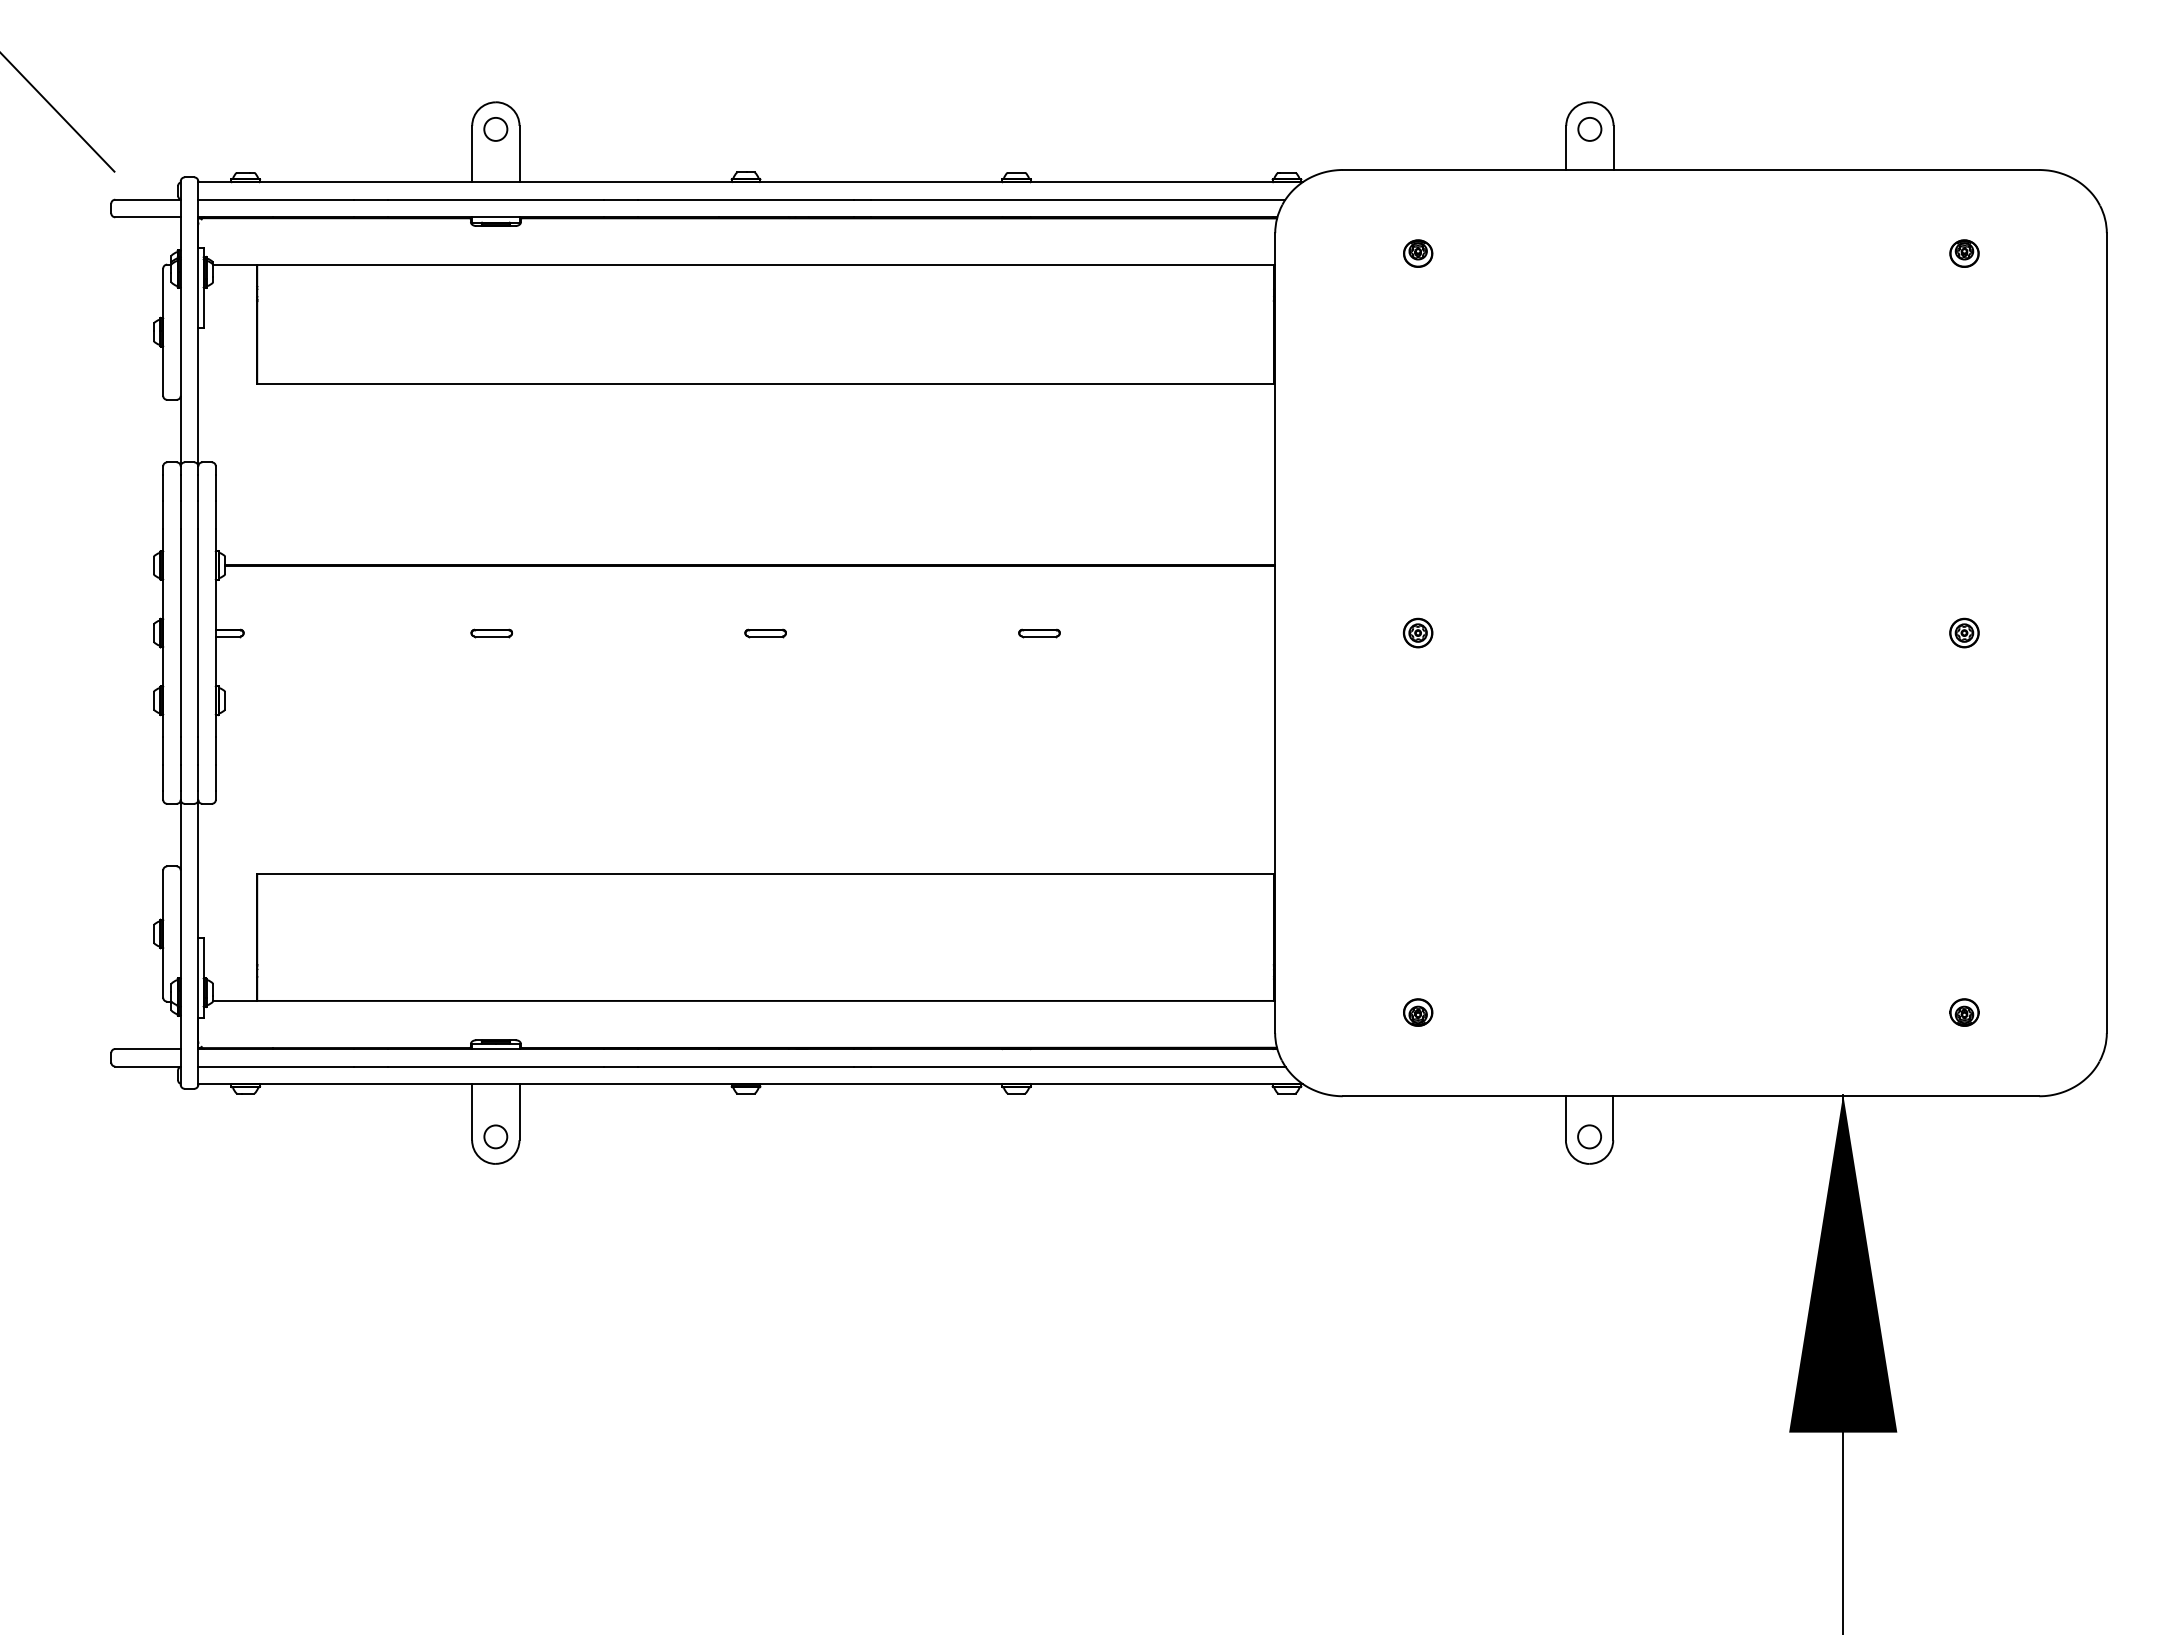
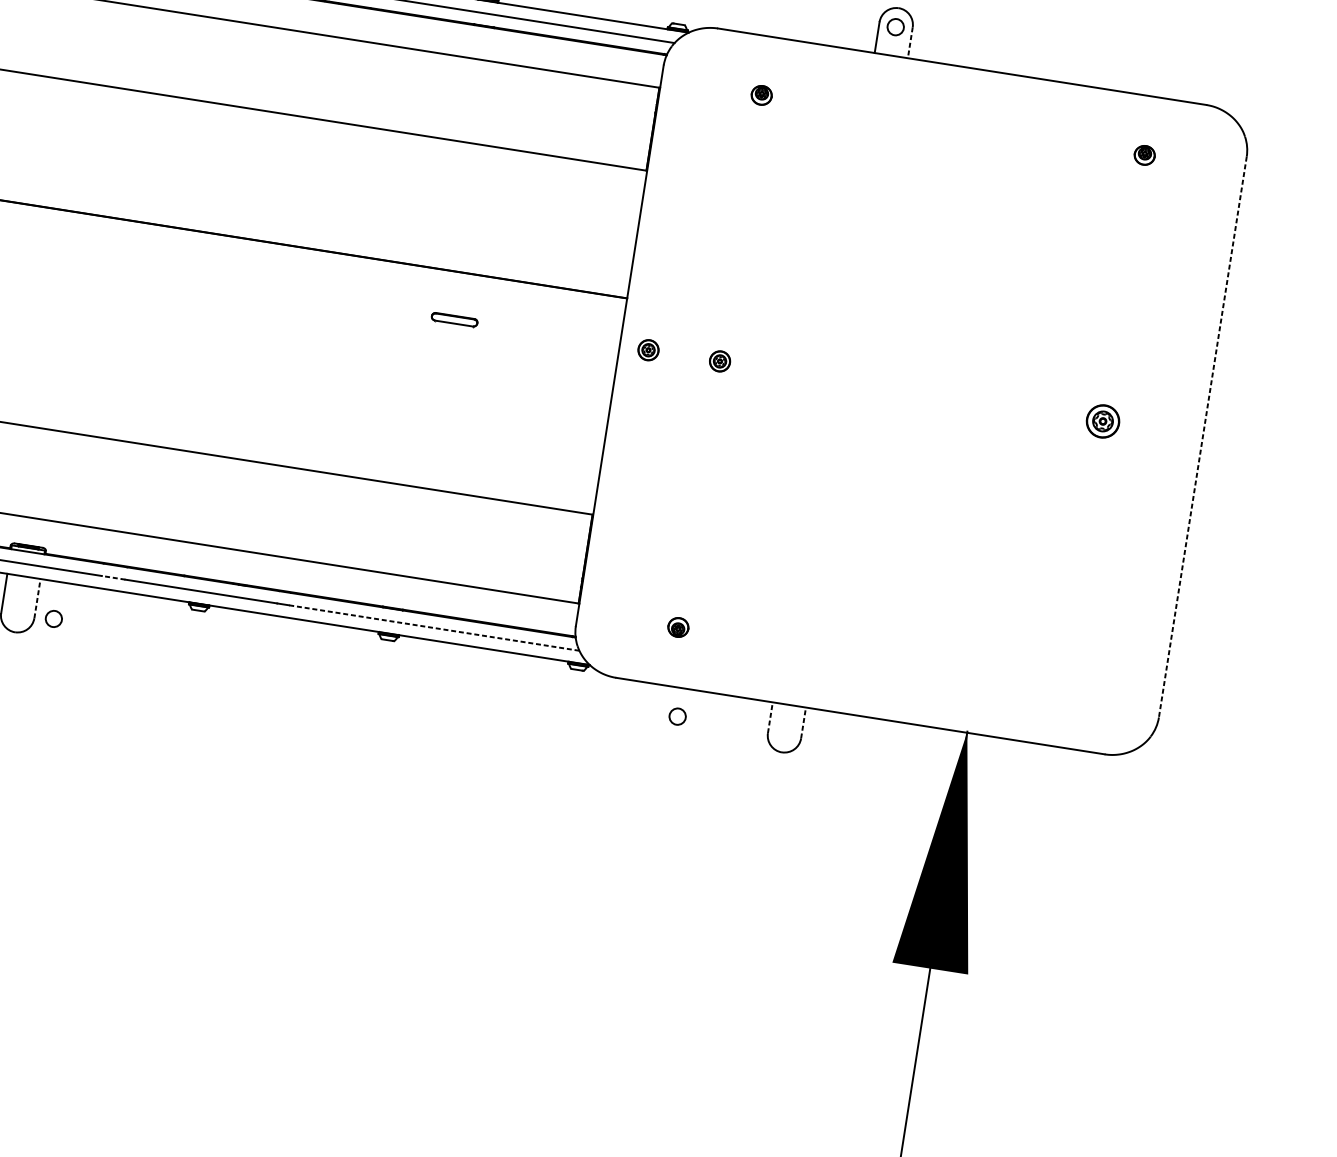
line: (1613, 147) -> (910, 42), solid -> dashed
part: (1315, 632) -> (648, 349), added
part: (1964, 632) -> (1103, 421), size x1.6
part: (491, 633) -> (70, 260), removed
part: (765, 633) -> (262, 290), removed
part: (1039, 633) -> (454, 320), size x1.6
line: (2106, 633) -> (1202, 437), solid -> dashed
part: (1964, 1012) -> (1061, 687), removed
line: (620, 1066) -> (113, 577), solid -> dashed
line: (1077, 1066) -> (433, 627), solid -> dashed
line: (519, 1111) -> (37, 598), solid -> dashed
line: (1565, 1118) -> (770, 717), solid -> dashed
line: (1613, 1118) -> (803, 723), solid -> dashed
circle: (495, 1136) -> (53, 618), moved
circle: (1589, 1136) -> (677, 716), moved

